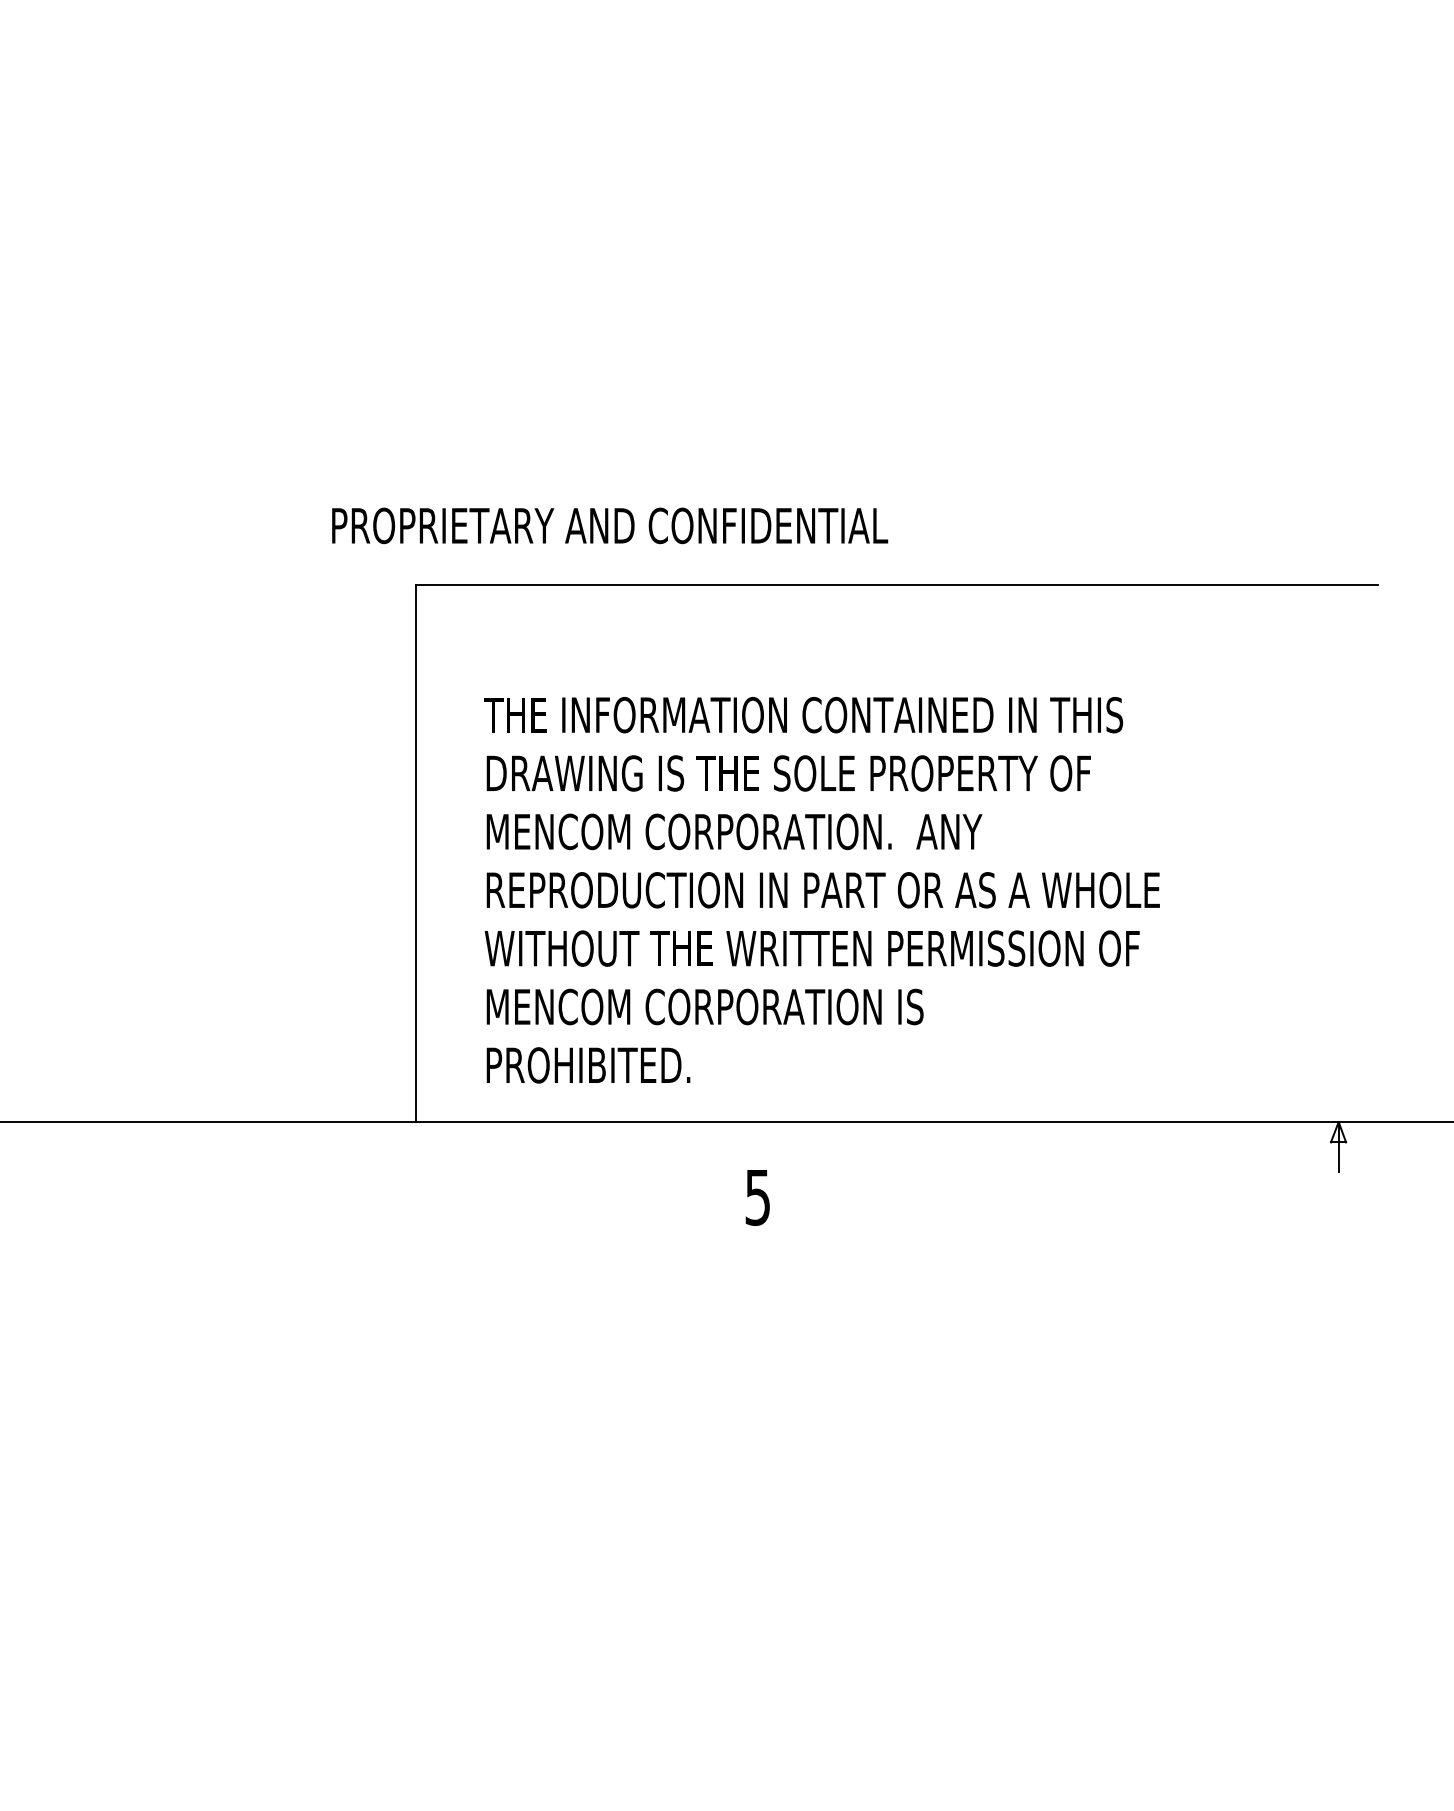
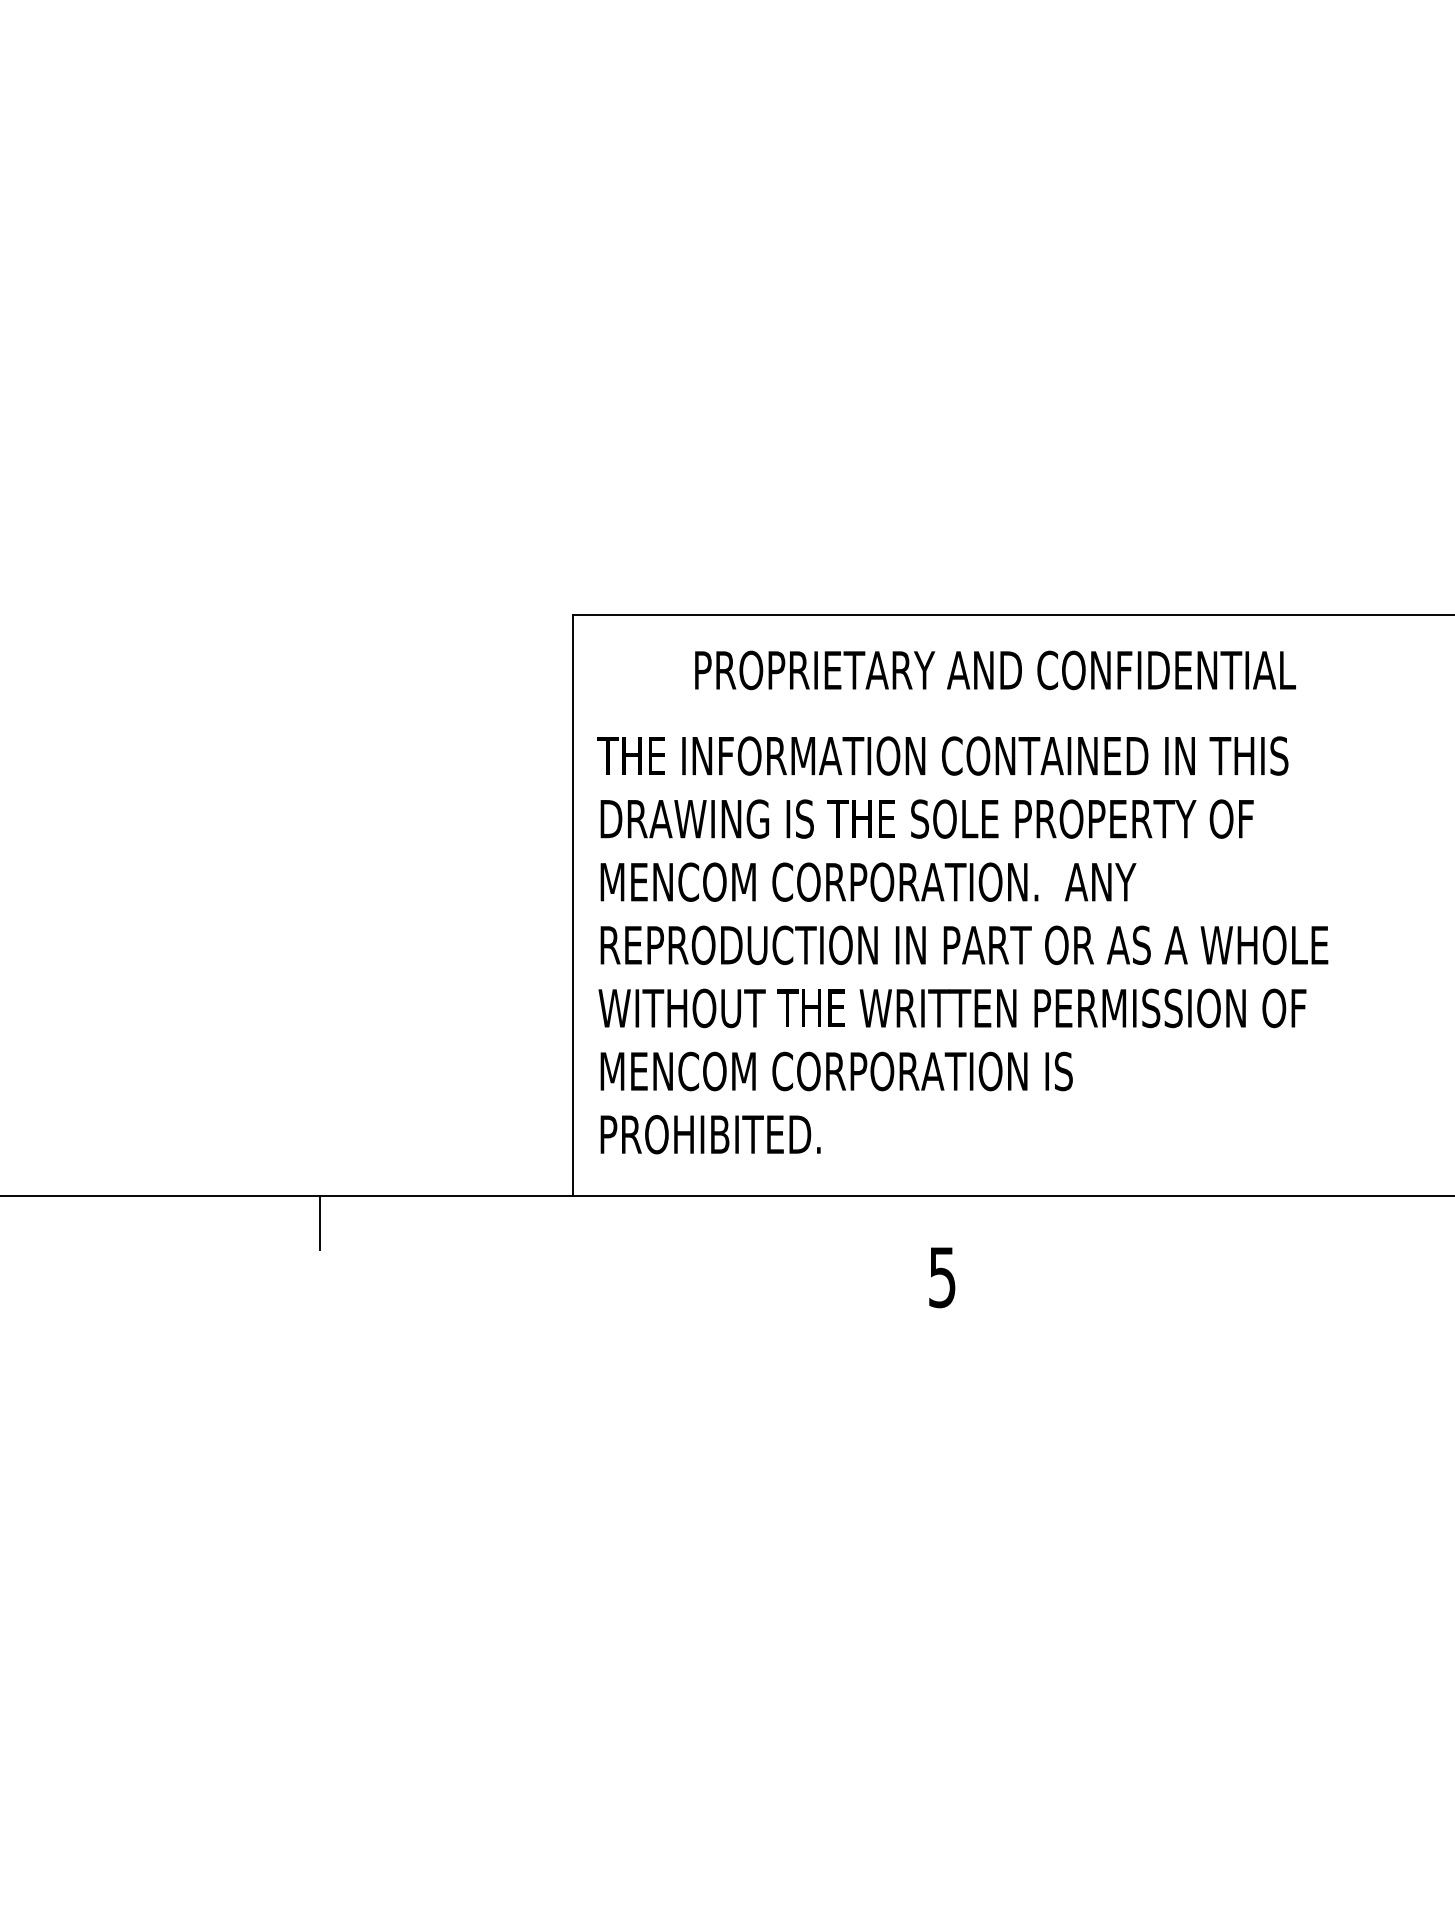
text: (610, 525) -> (995, 669), moved
text: (821, 890) -> (962, 945), moved
line: (182, 1146) -> (320, 1222), added

